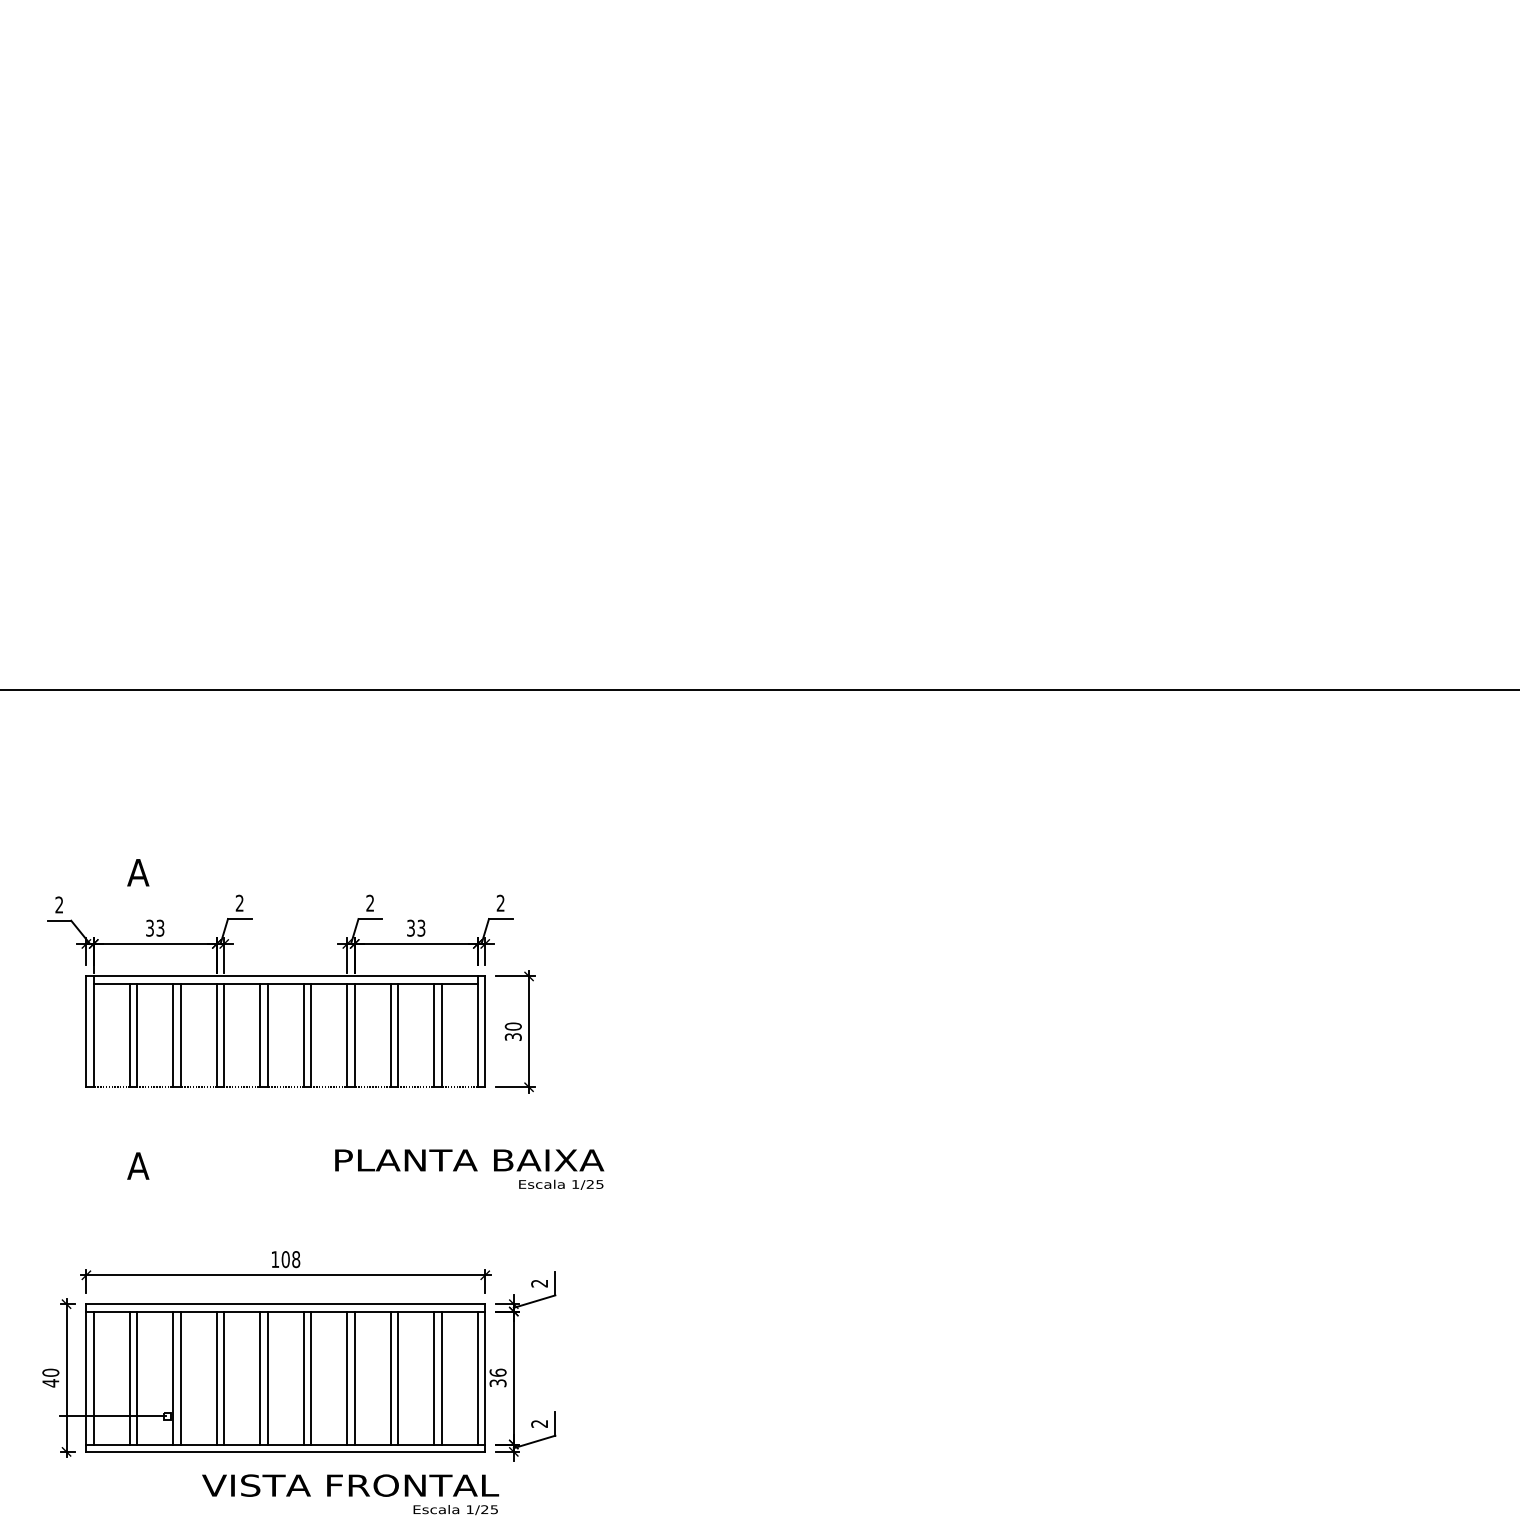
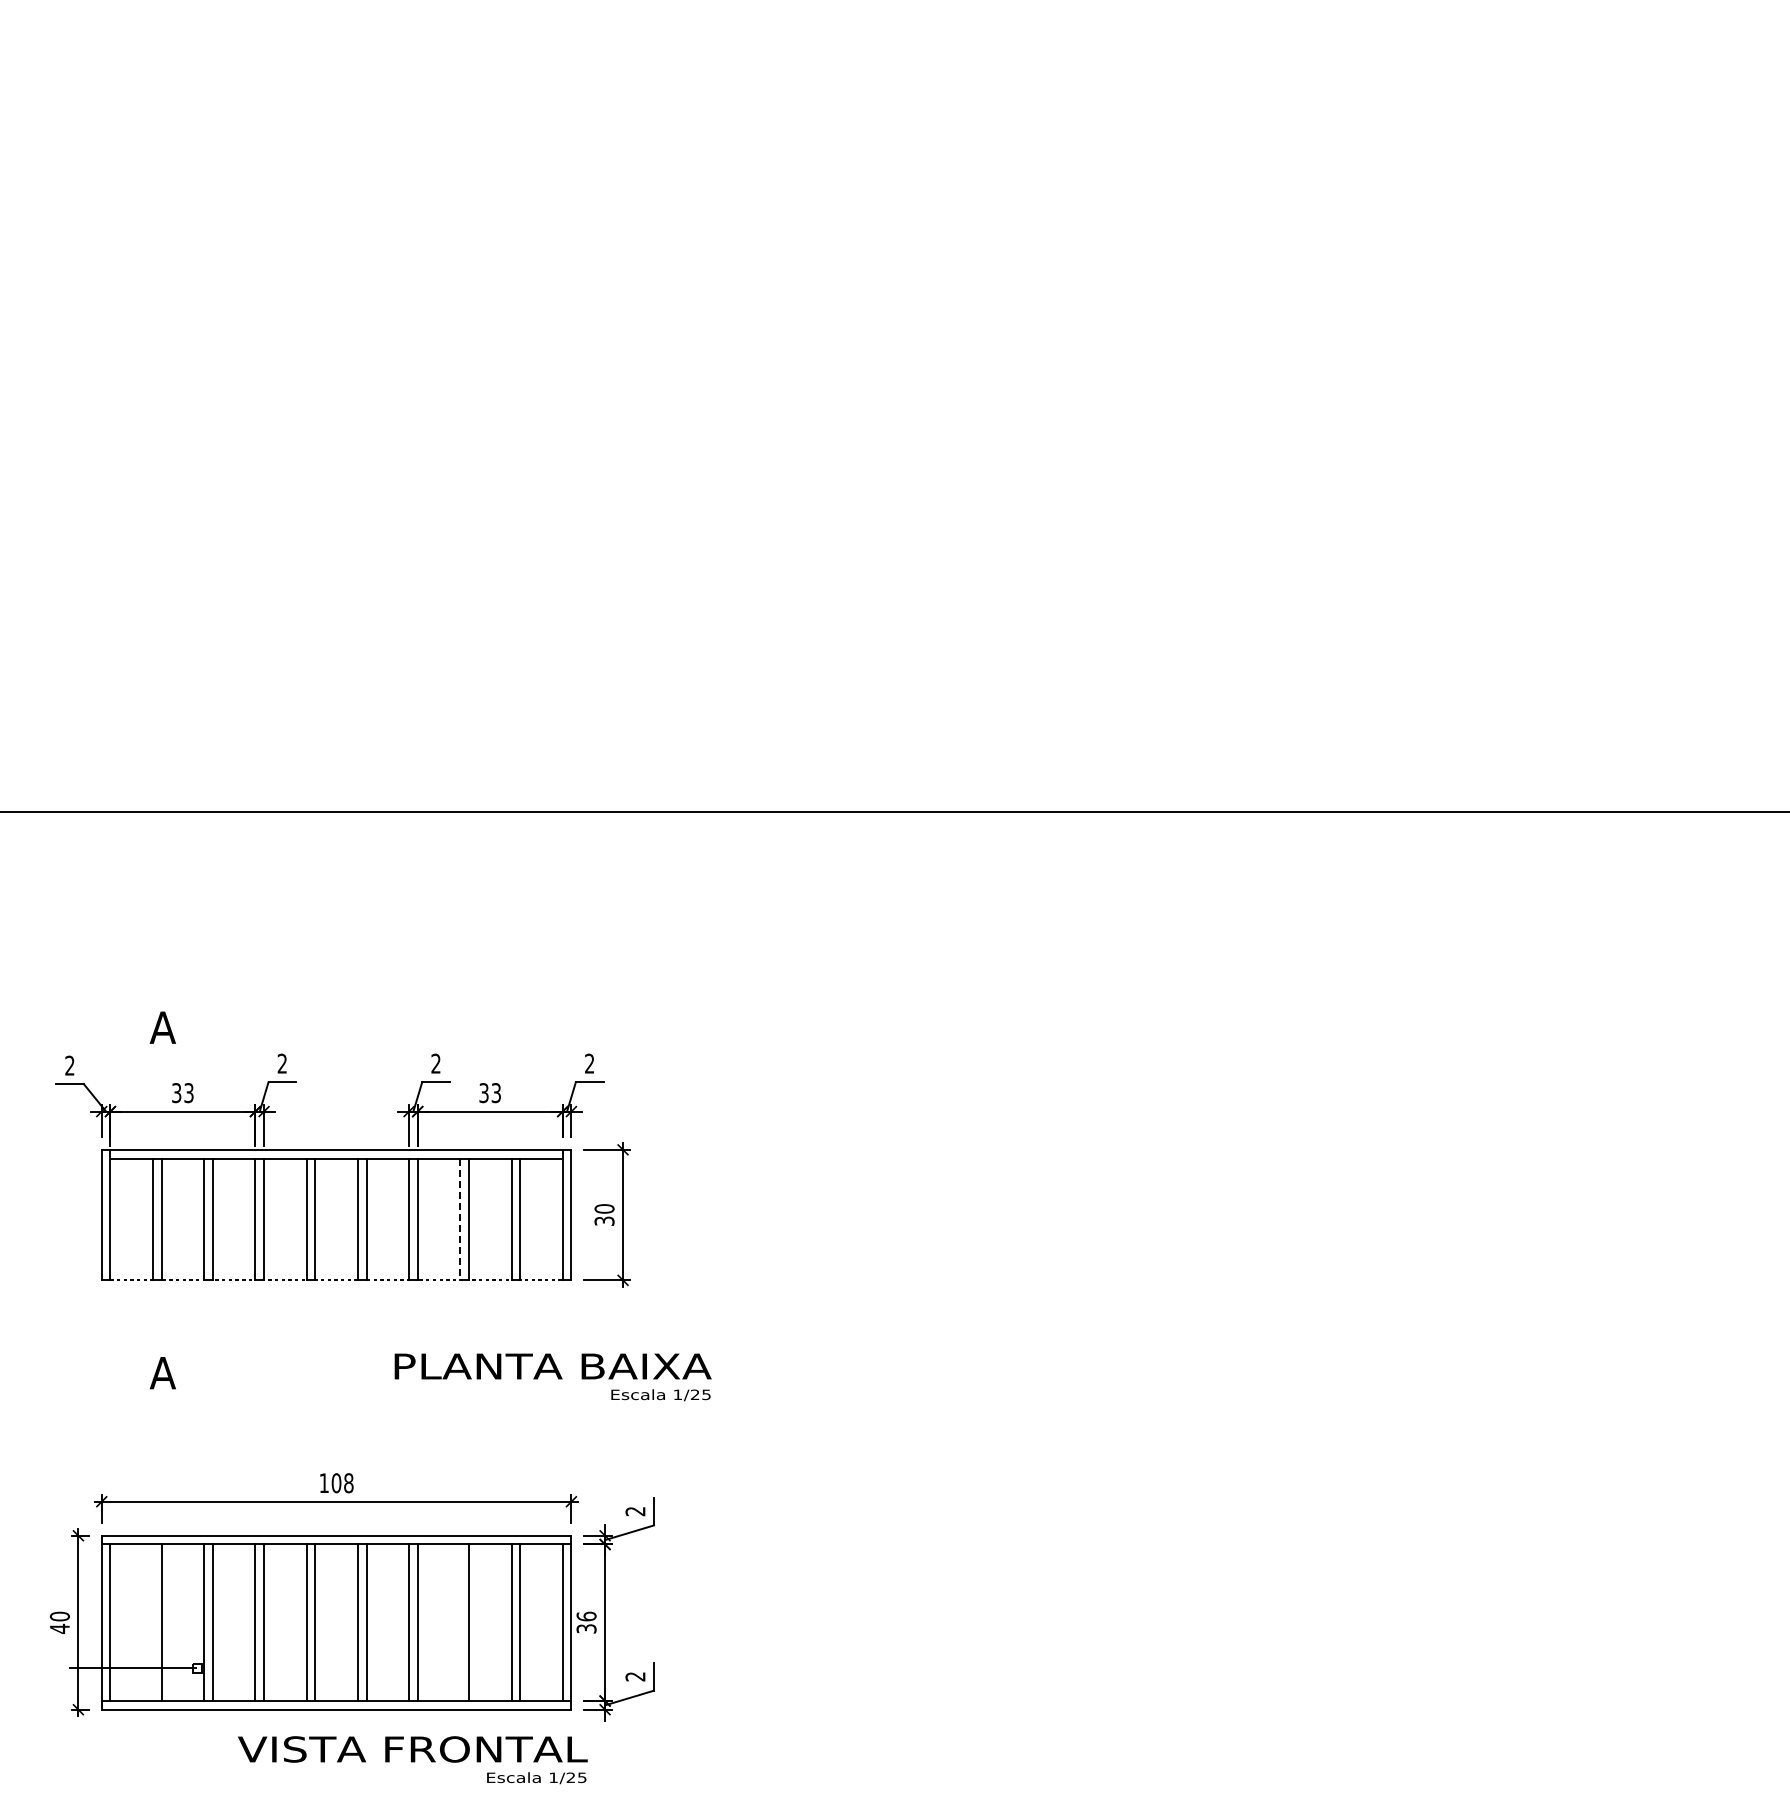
line: (391, 1035) -> (460, 1219), solid -> dashed
line: (129, 1377) -> (152, 1622), removed
line: (391, 1377) -> (460, 1622), removed

